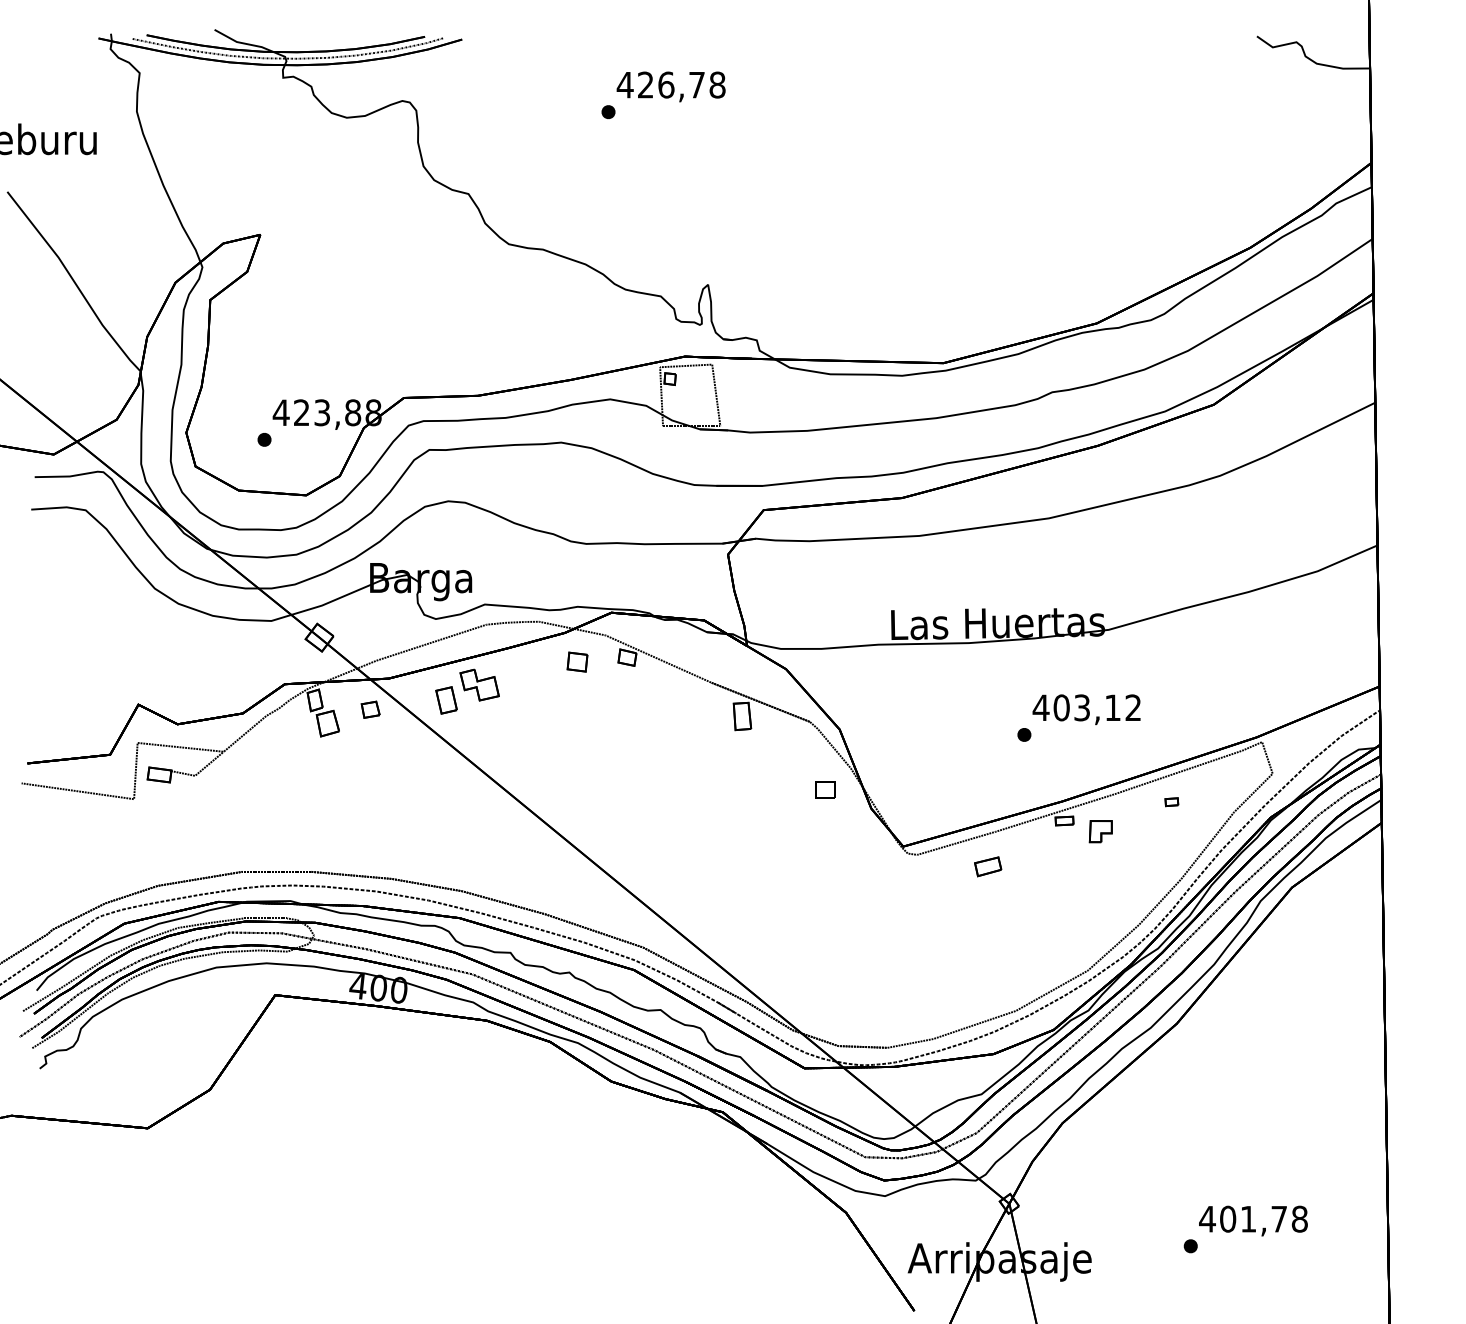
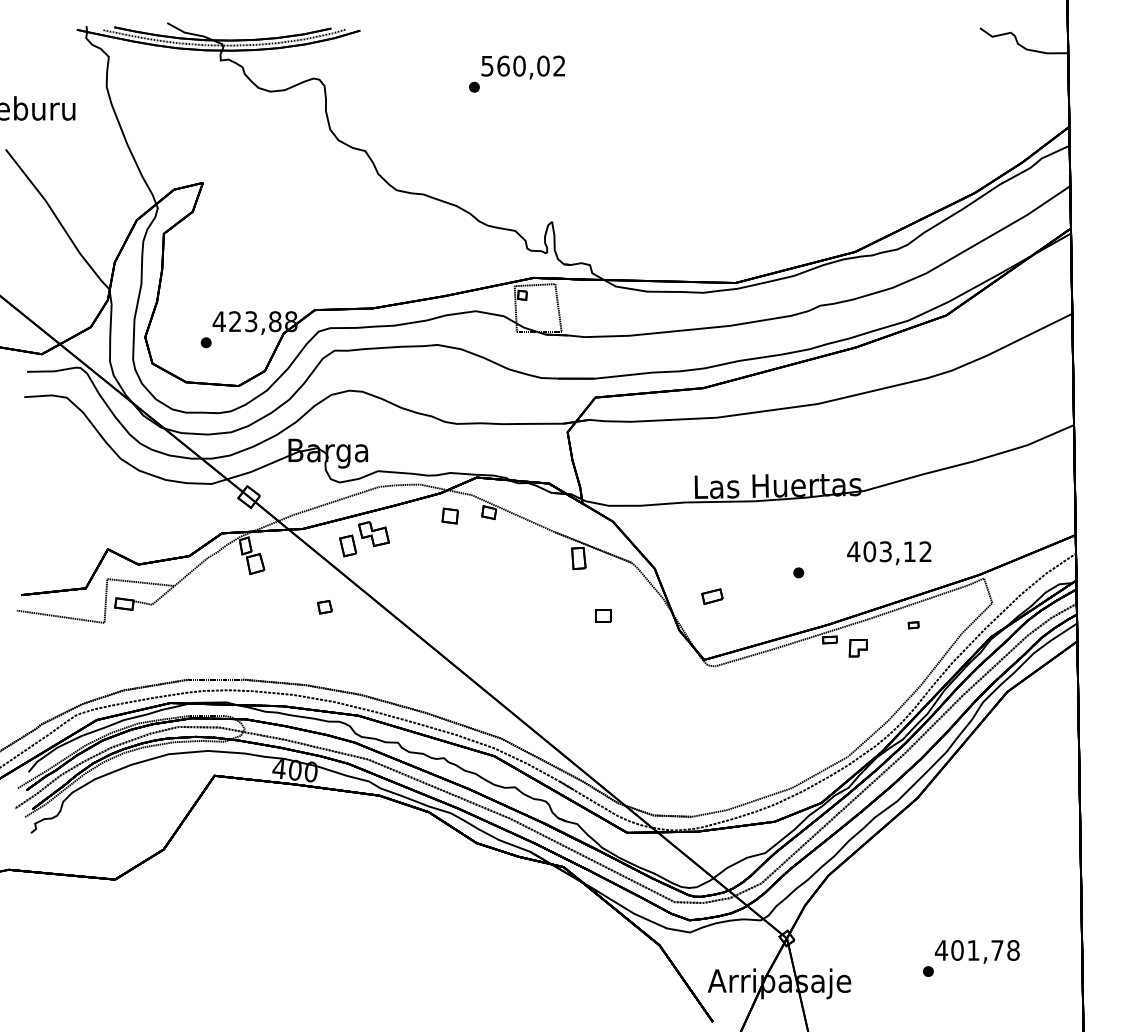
text: (670, 84) -> (522, 65), 426,78 -> 560,02
part: (370, 710) -> (324, 607), moved
text: (1086, 710) -> (889, 553), moved
part: (825, 789) -> (603, 615), moved
part: (988, 866) -> (712, 596), moved

